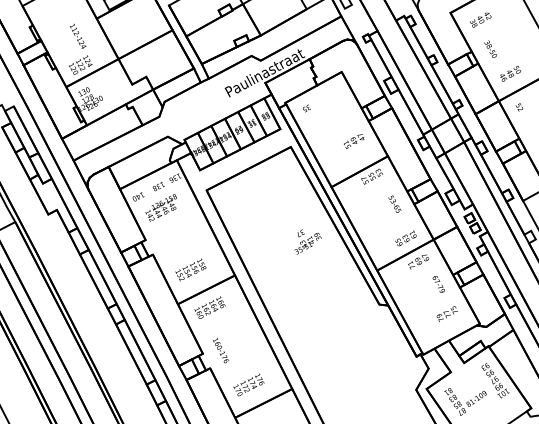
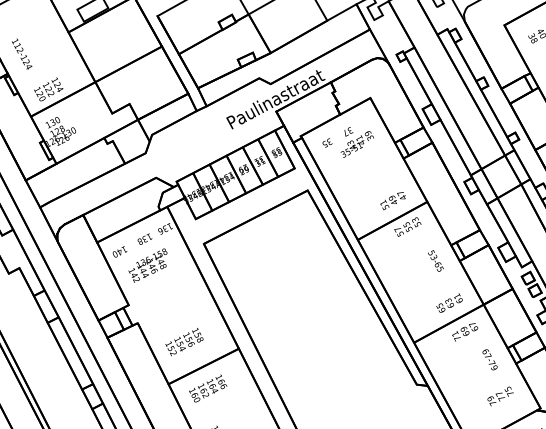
text: (77, 36) -> (21, 54), moved
text: (354, 141) -> (393, 200), moved
text: (307, 241) -> (356, 141), moved

